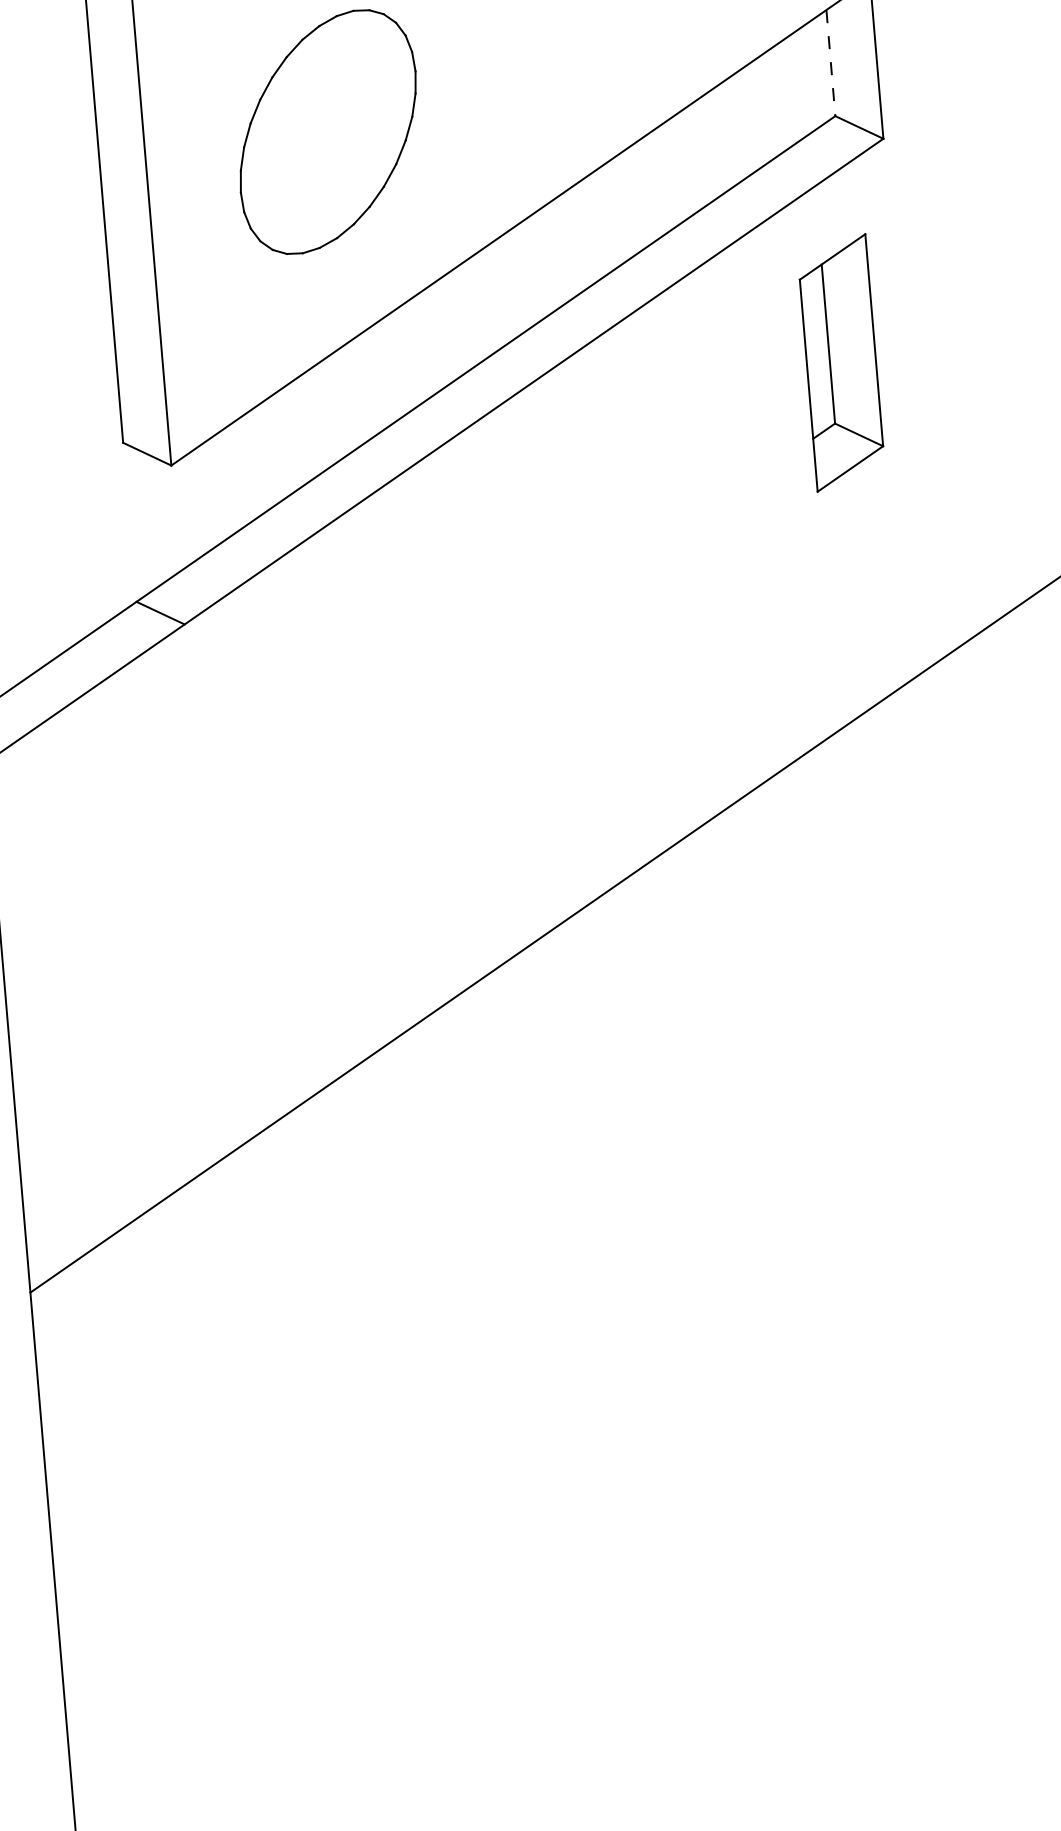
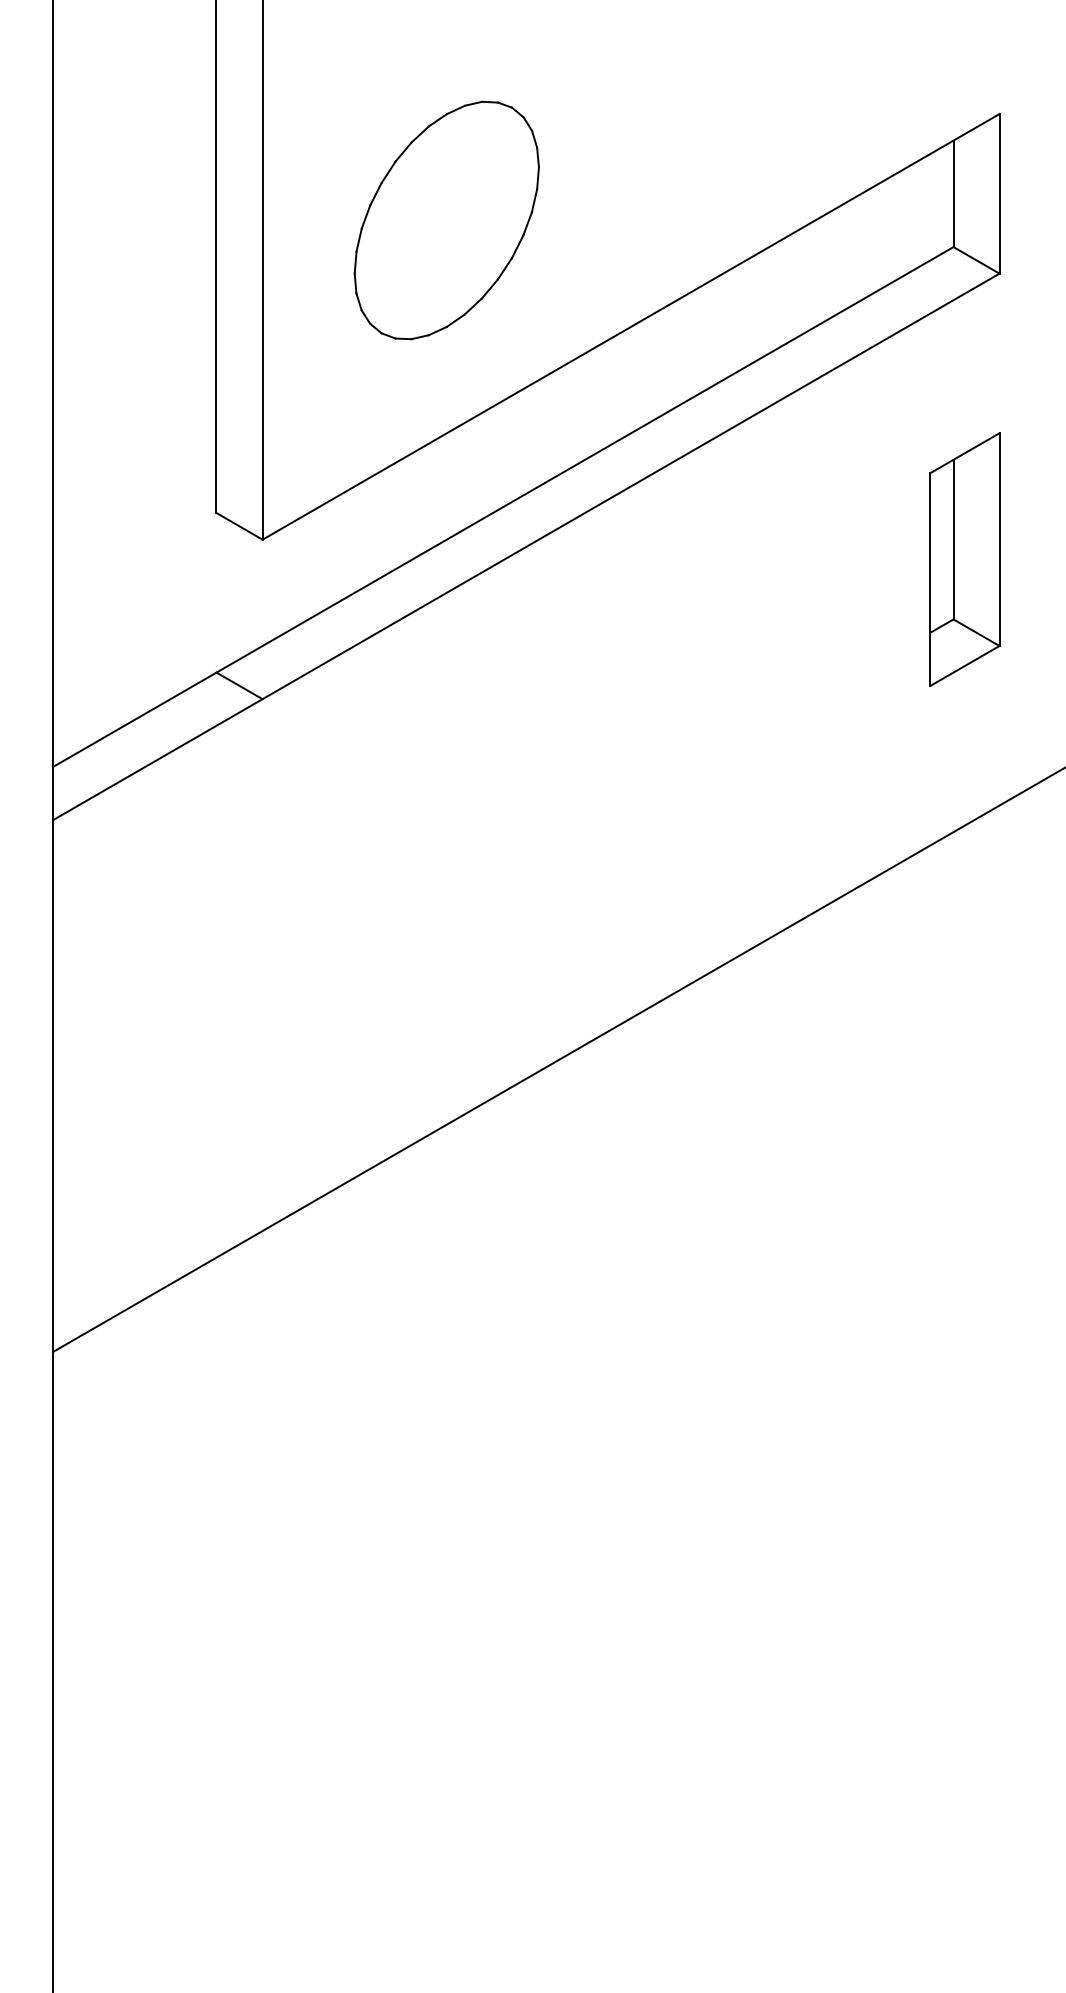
line: (830, 63) -> (953, 194), dashed -> solid
part: (841, 362) -> (964, 559), moved

